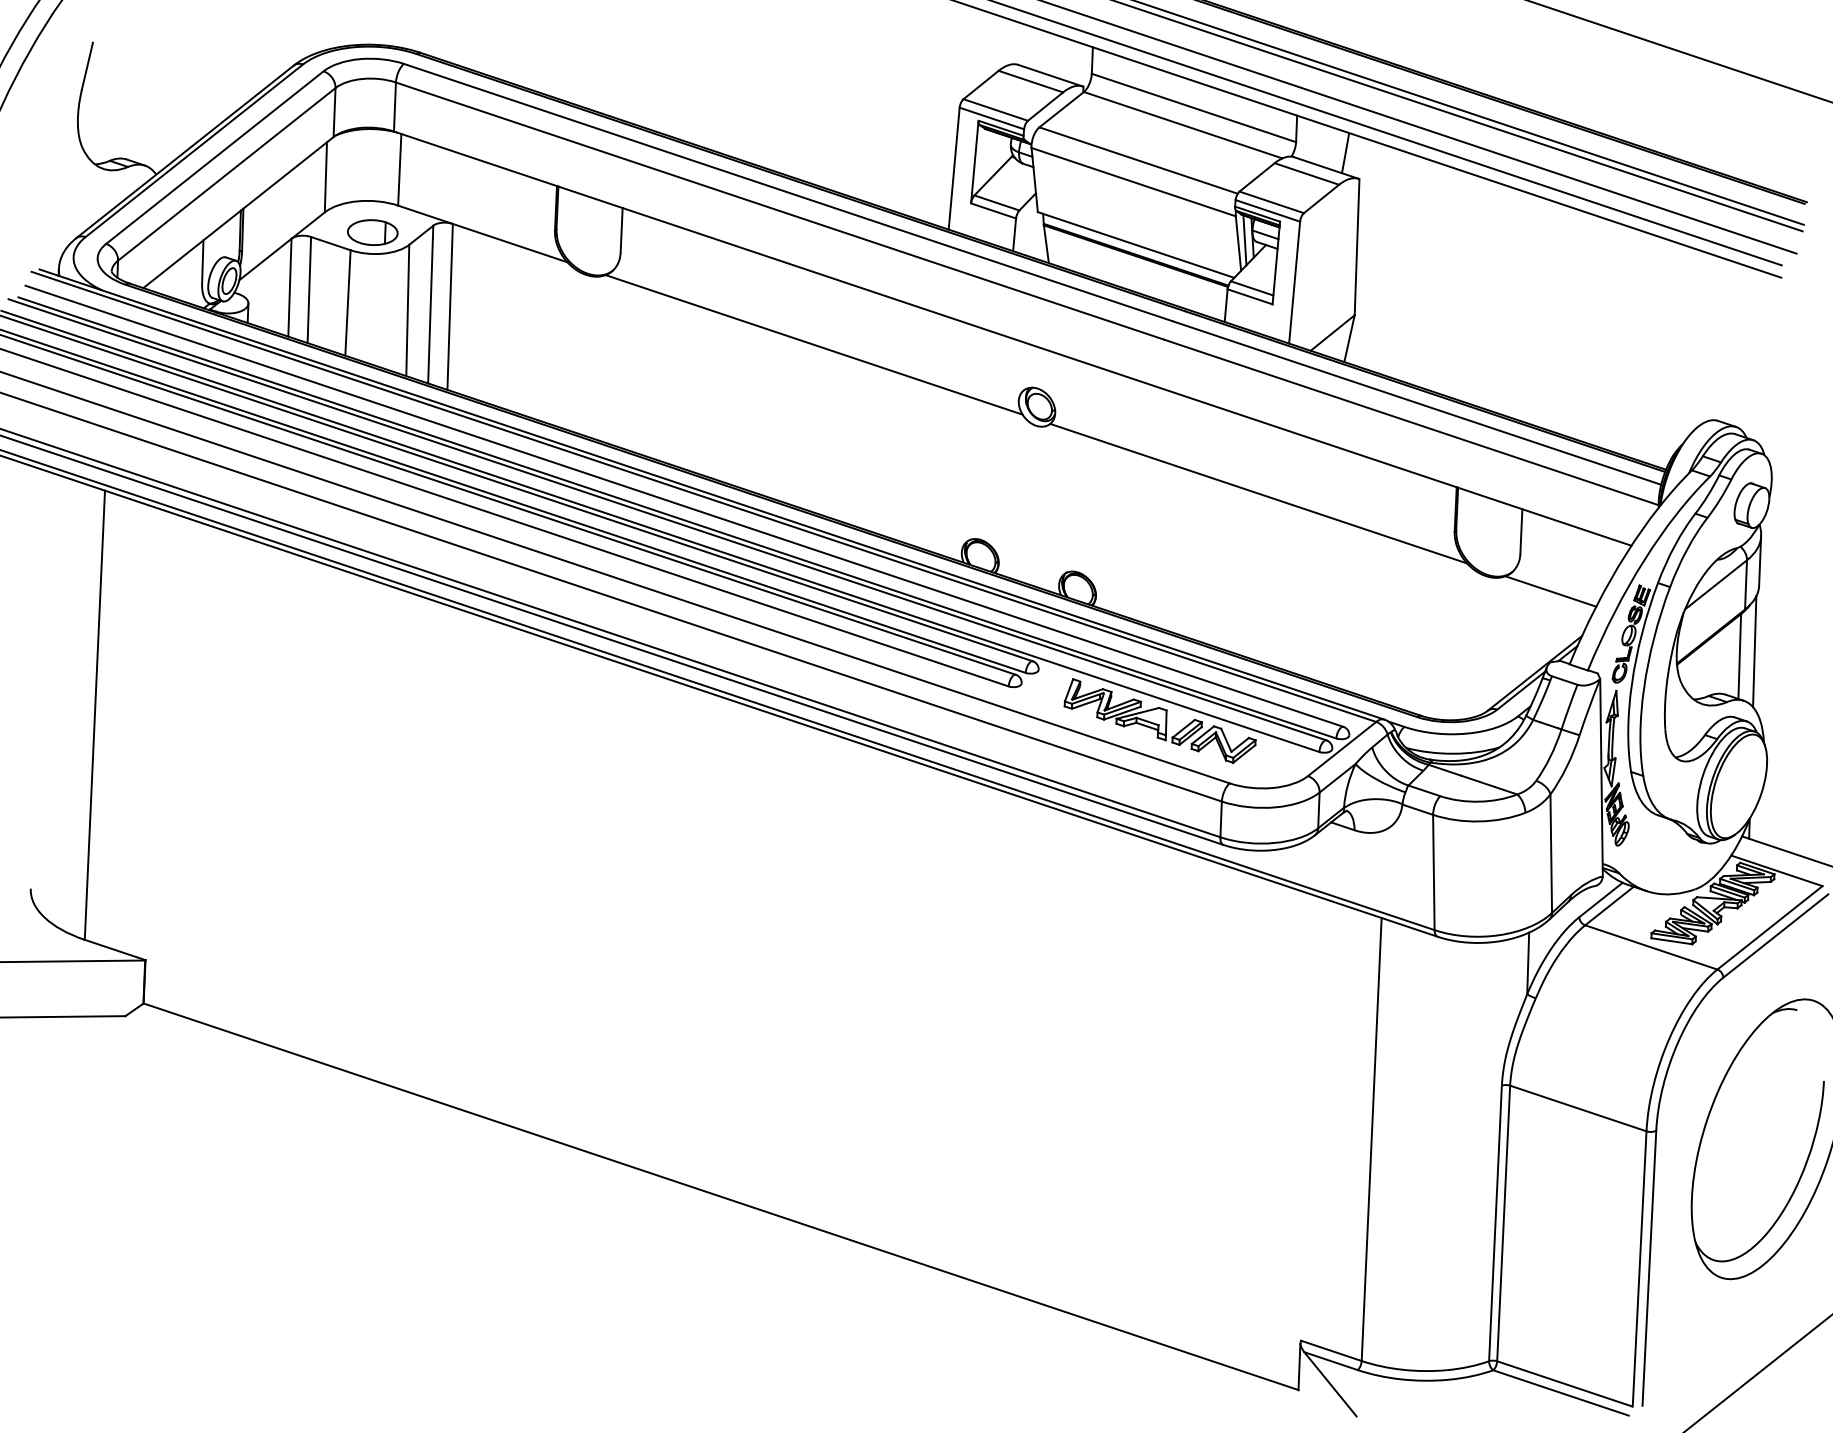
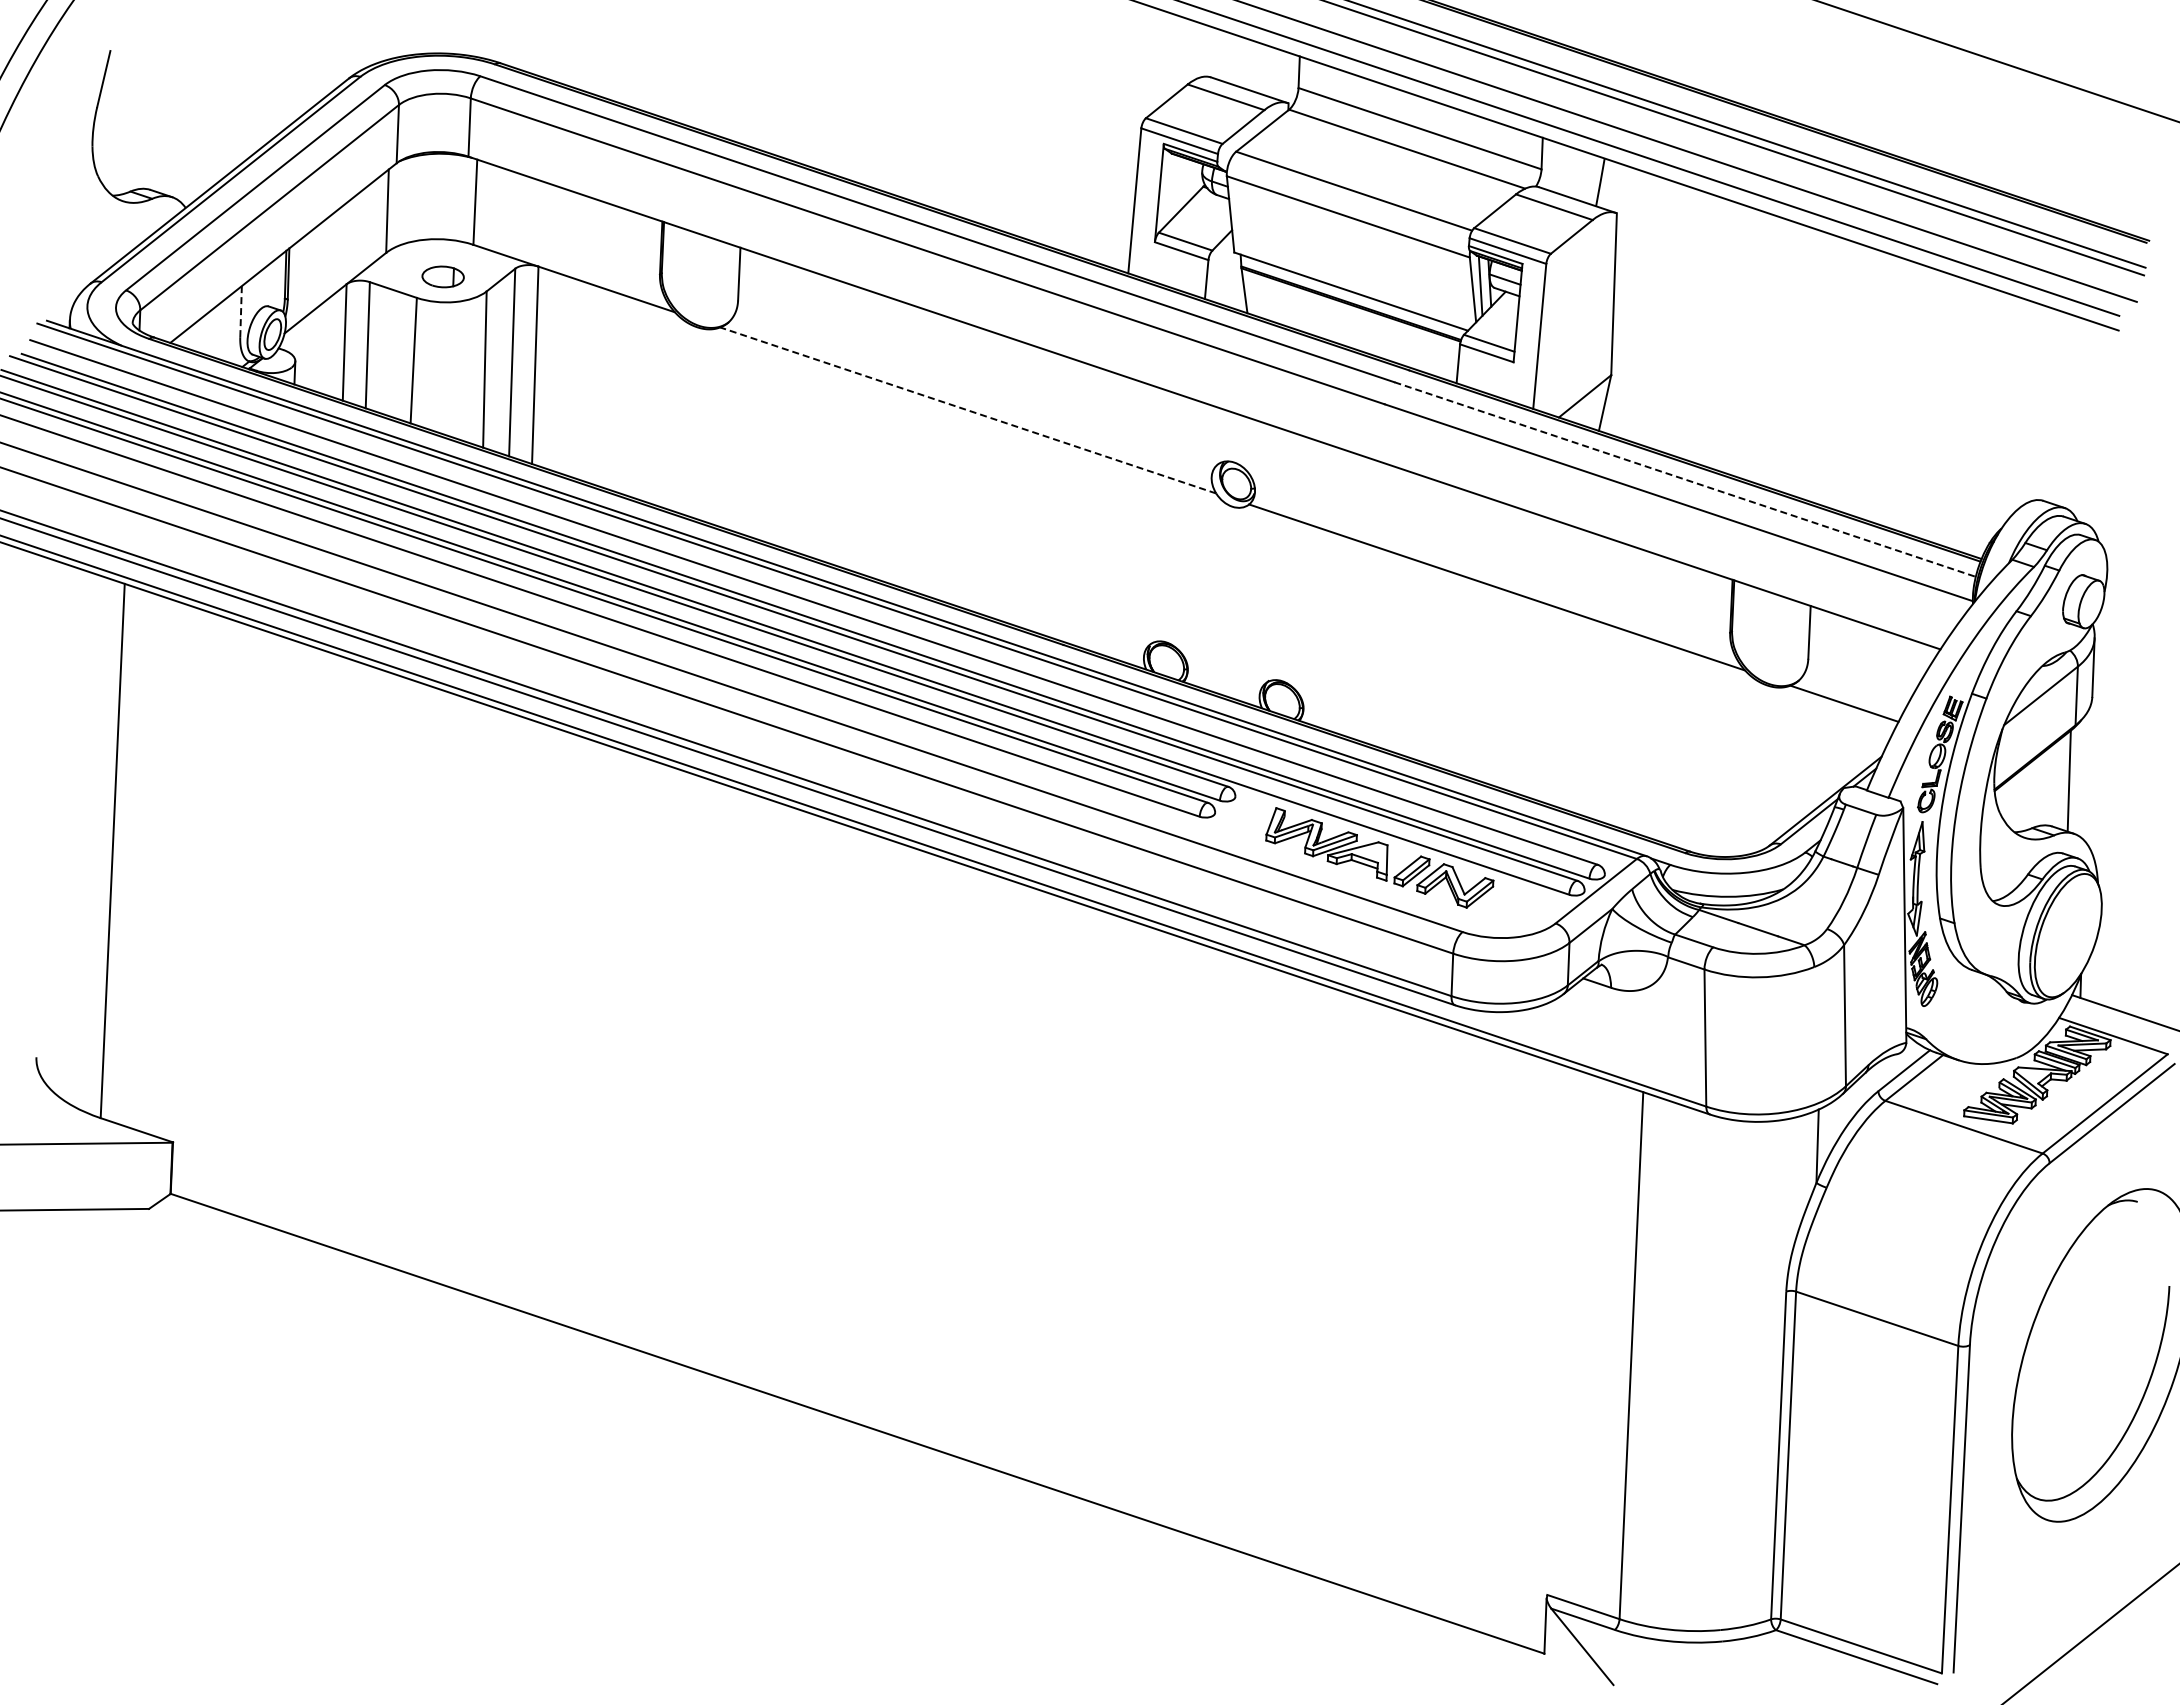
part: (372, 232) -> (442, 276), size x0.7
line: (203, 261) -> (241, 311), solid -> dashed
line: (814, 344) -> (968, 410), solid -> dashed
line: (1417, 402) -> (1685, 479), solid -> dashed
line: (1755, 651) -> (2087, 775), removed

